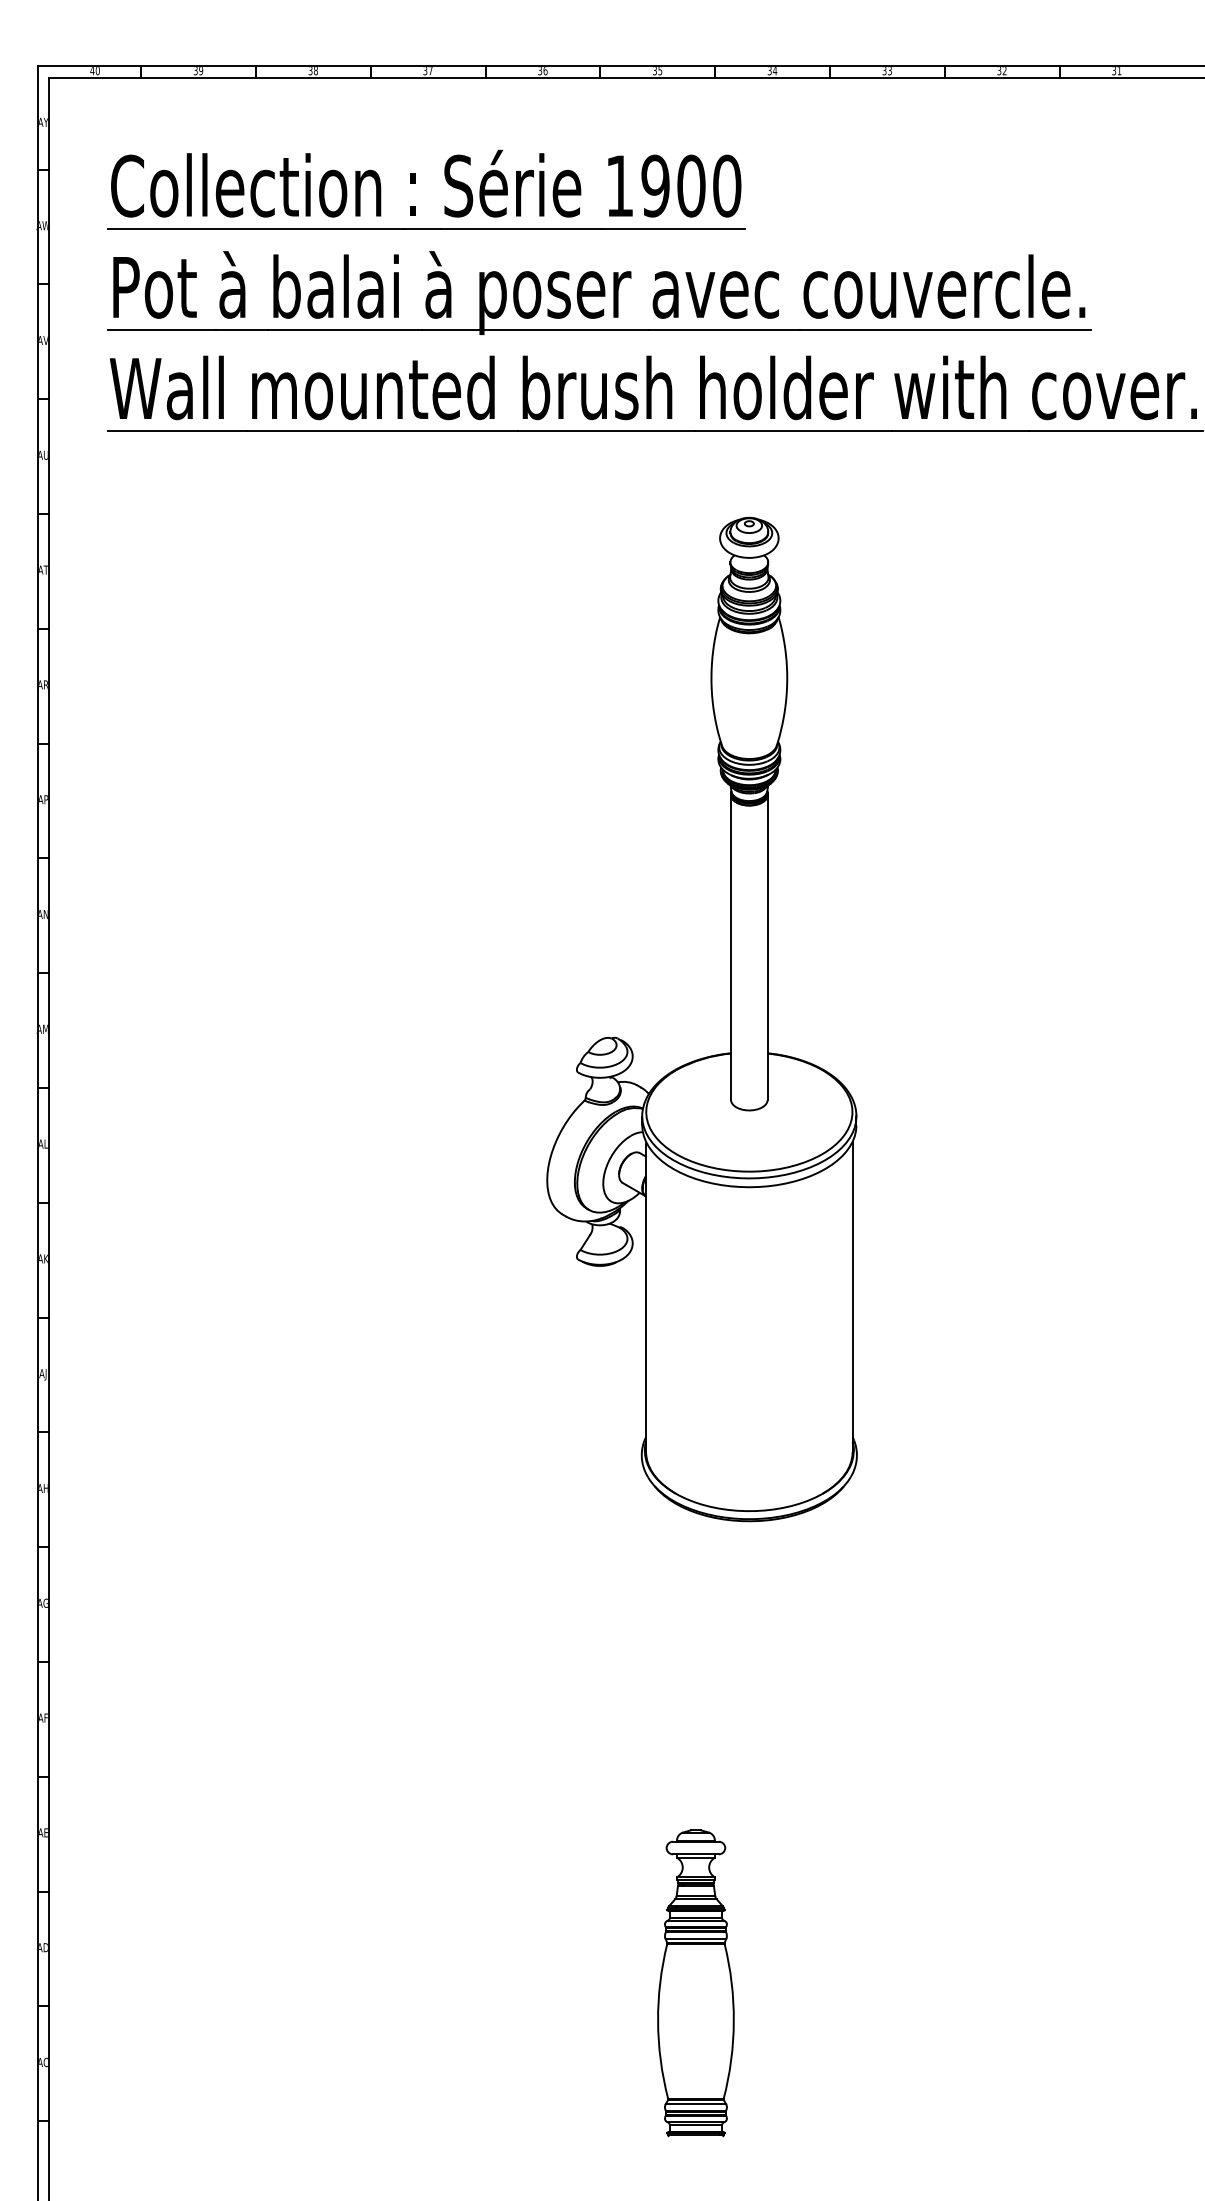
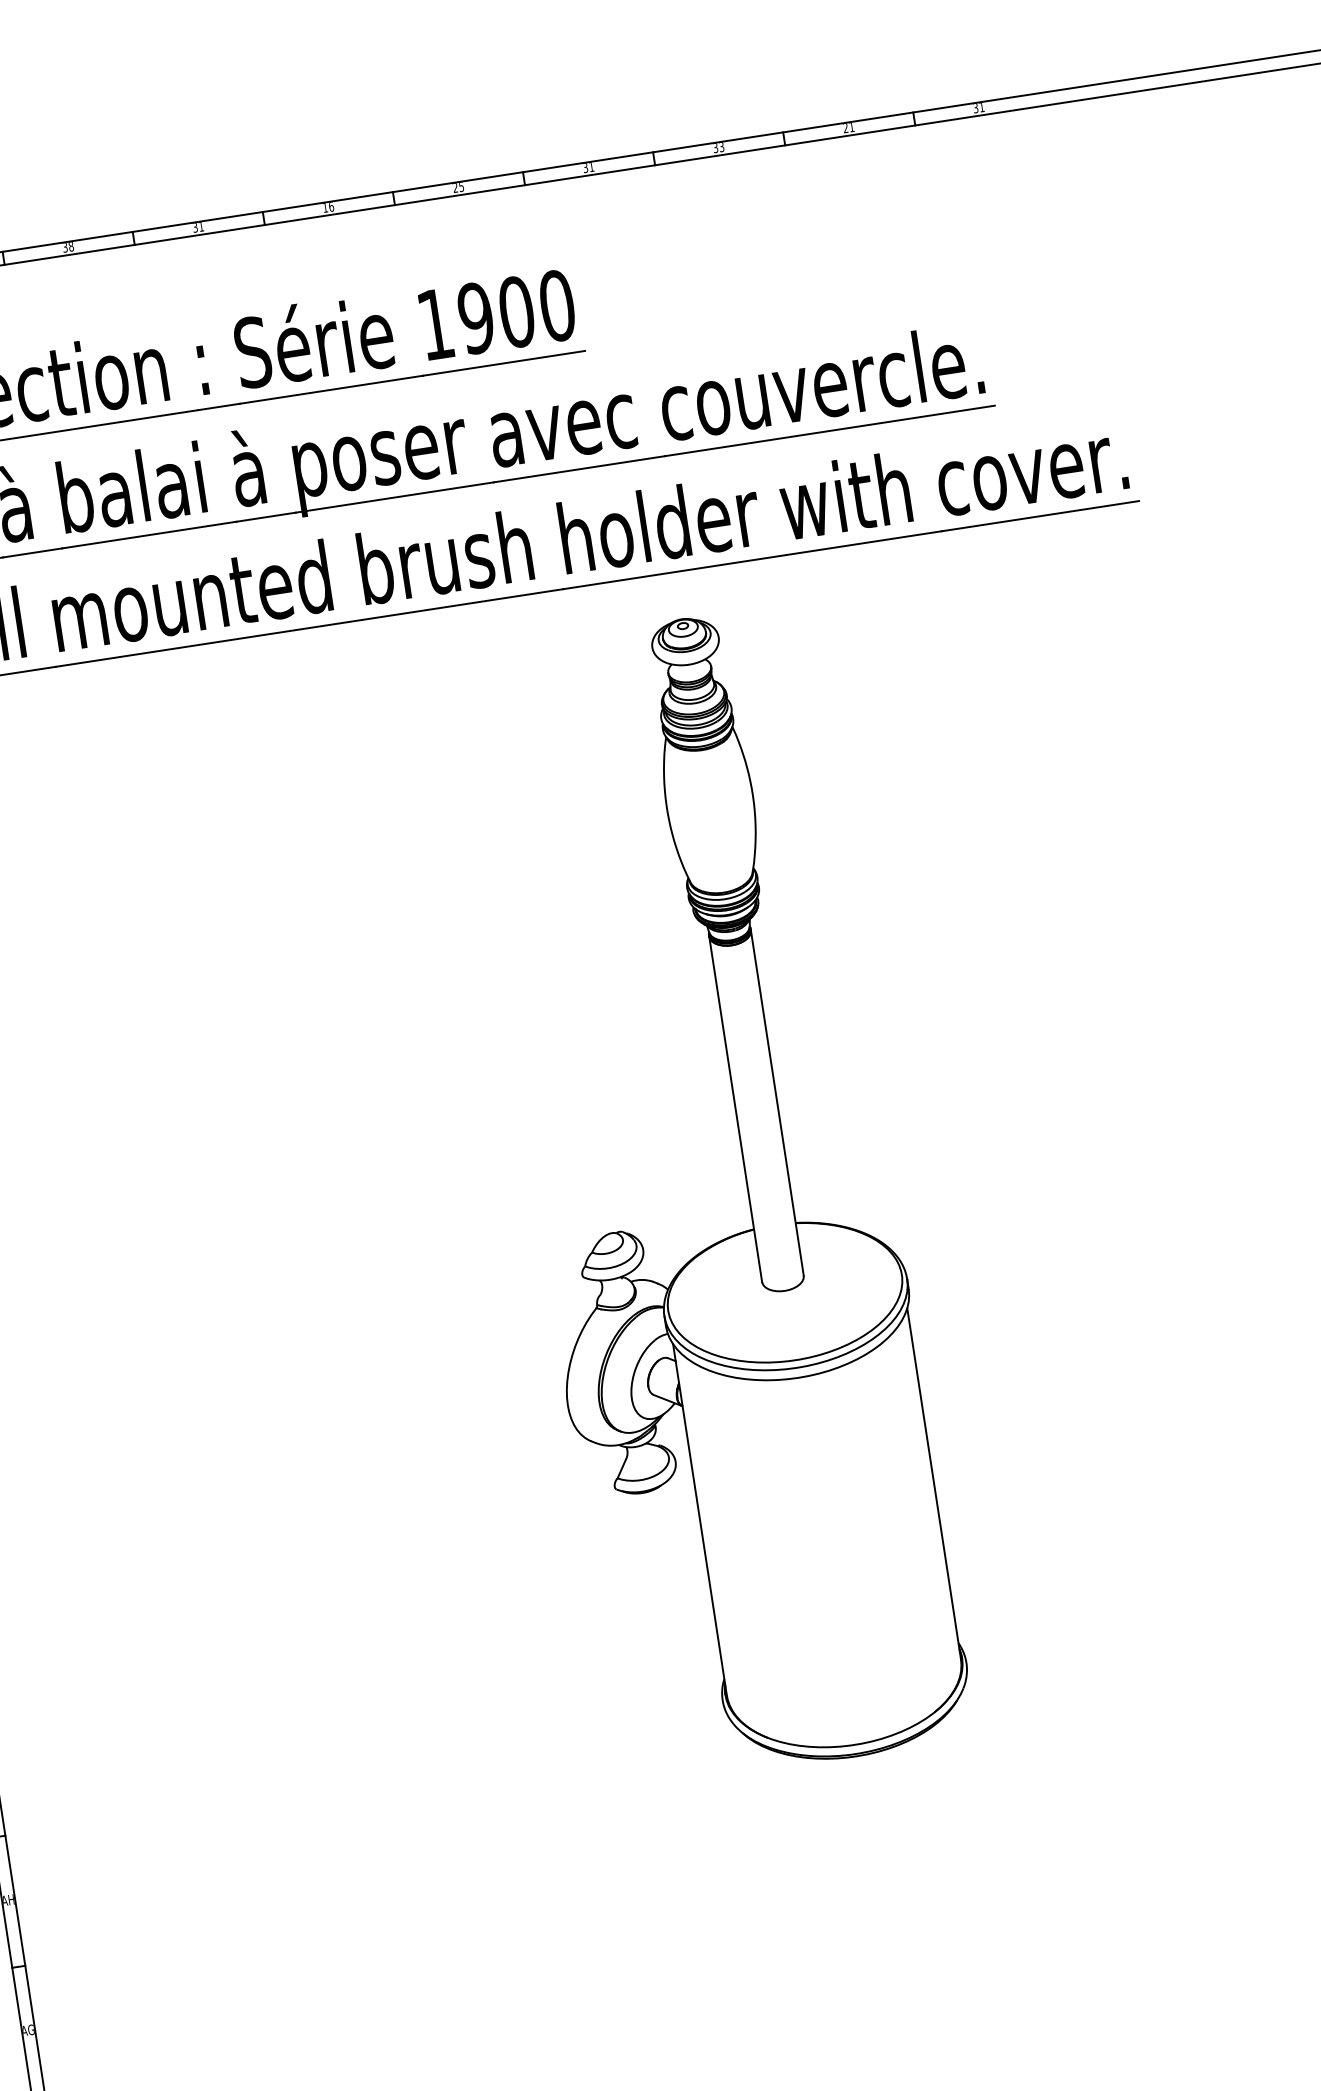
text: (430, 71) -> (201, 227), 37 -> 31
text: (540, 71) -> (325, 208), 36 -> 16
text: (654, 71) -> (455, 188), 35 -> 25
text: (774, 71) -> (591, 167), 34 -> 31
text: (1001, 71) -> (848, 128), 32 -> 21
part: (730, 1019) -> (747, 1191), moved

